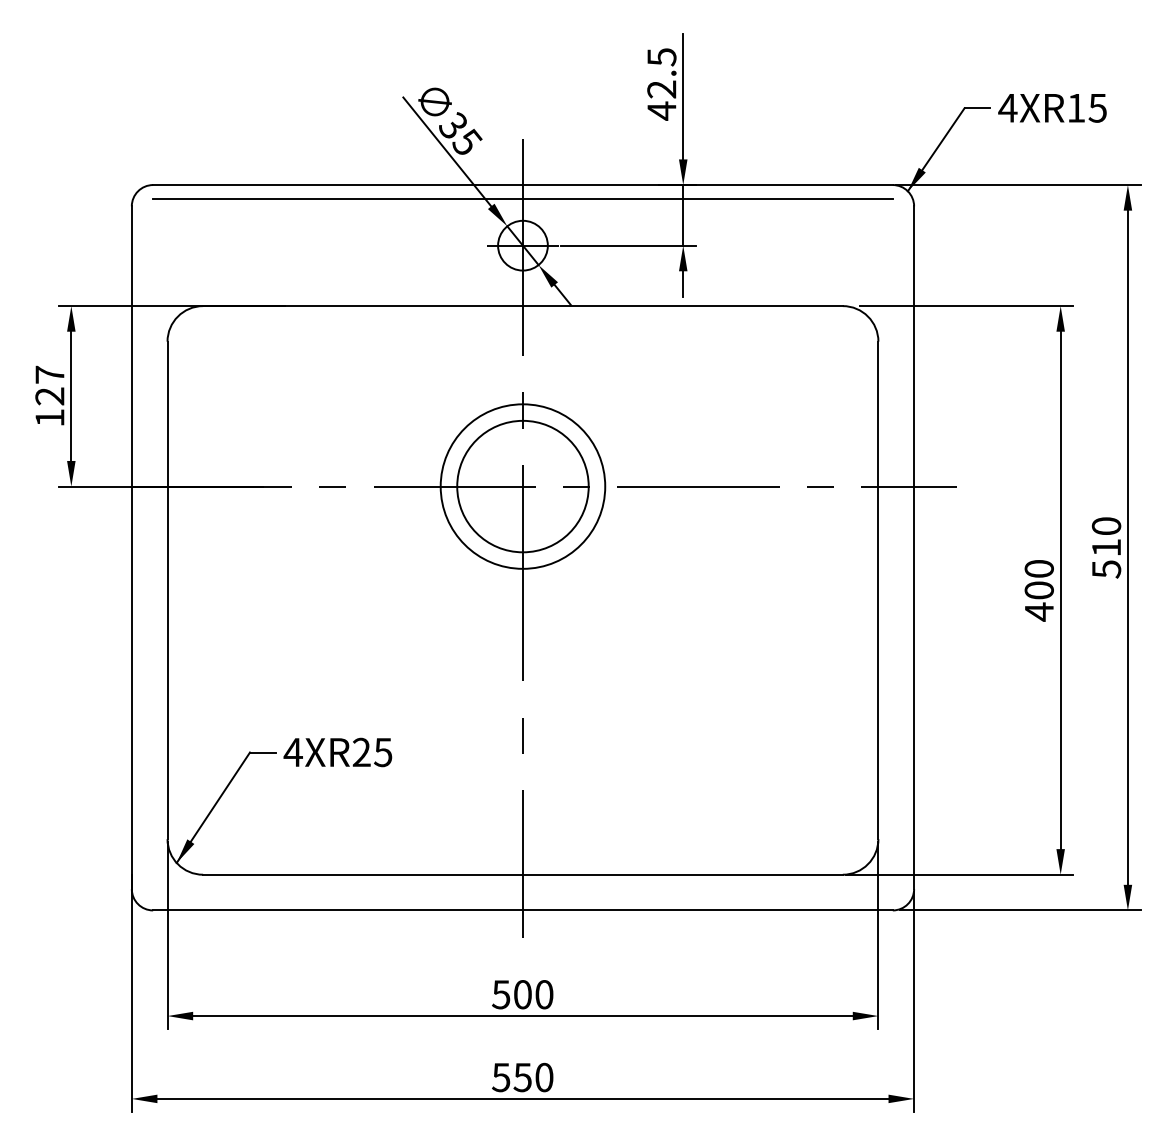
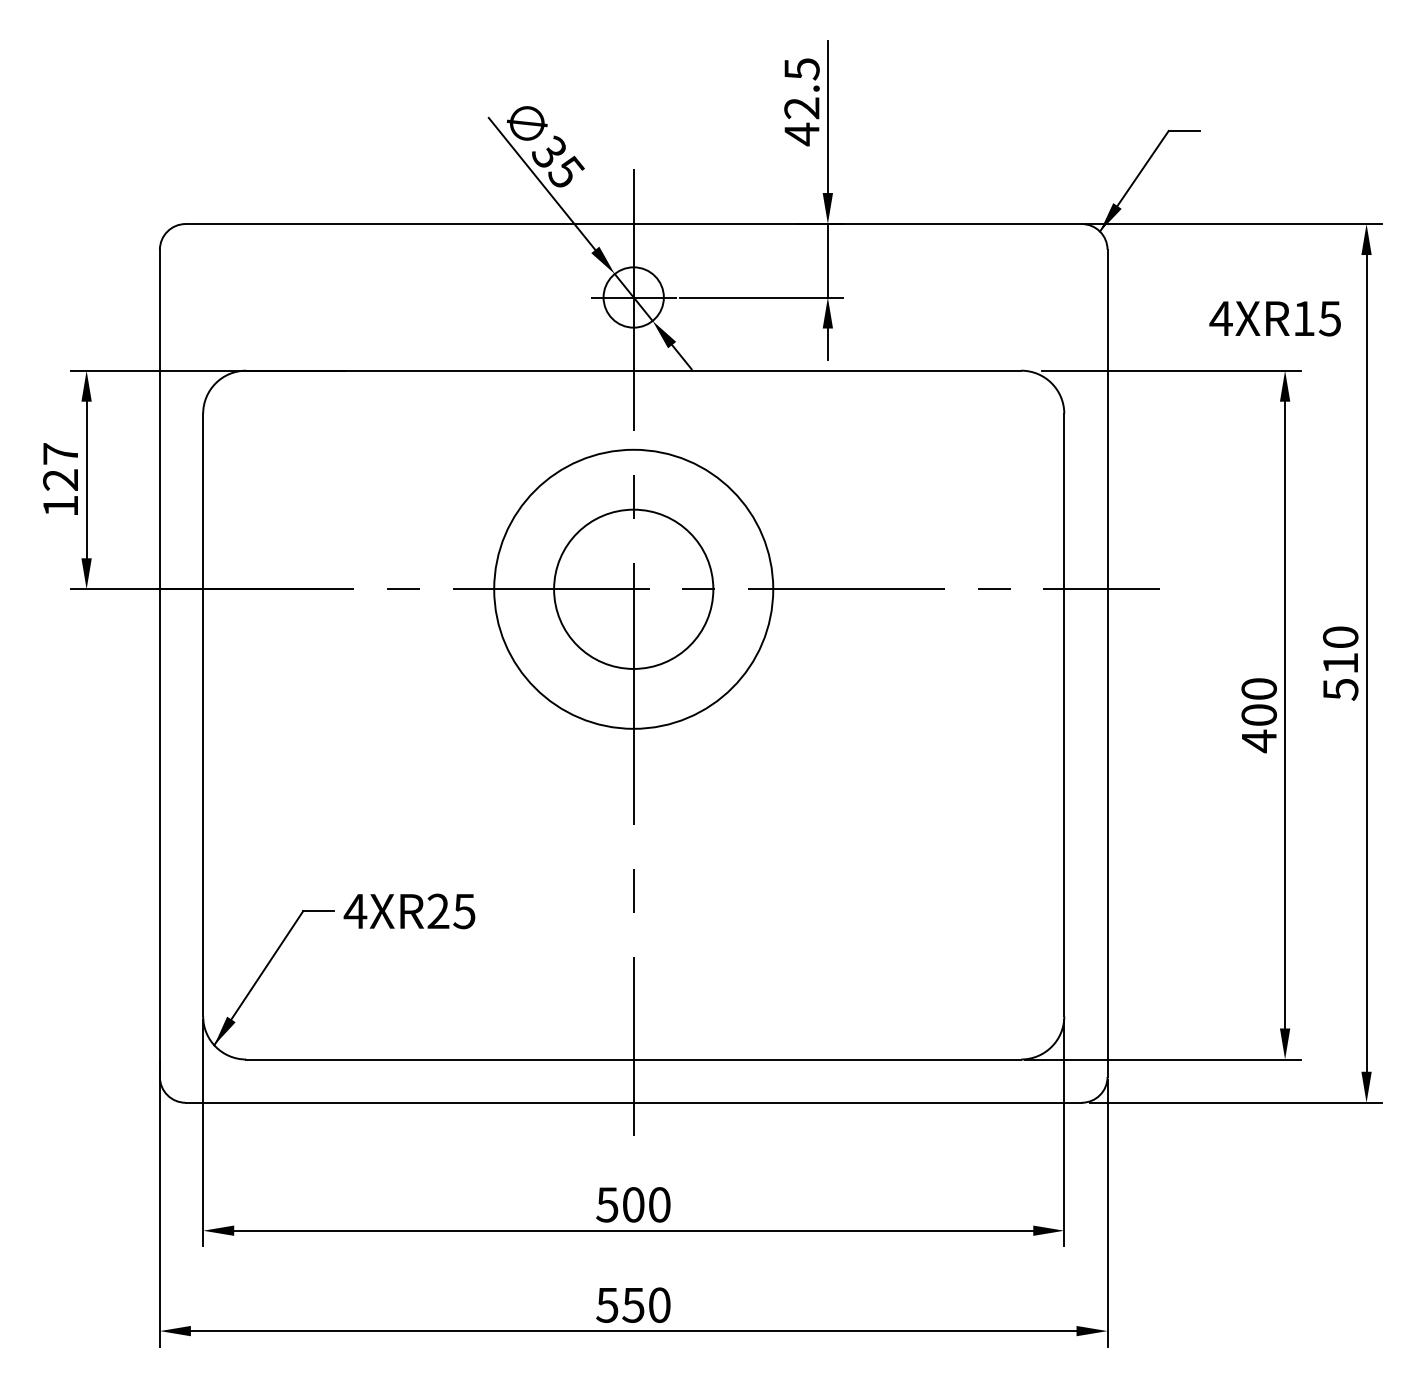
text: (1052, 108) -> (1275, 319), moved
line: (522, 199) -> (633, 241), removed
circle: (522, 486) -> (633, 589), size x1.4

